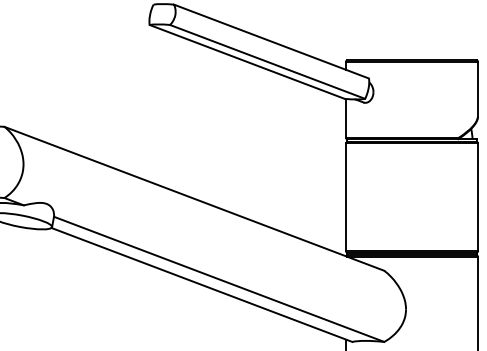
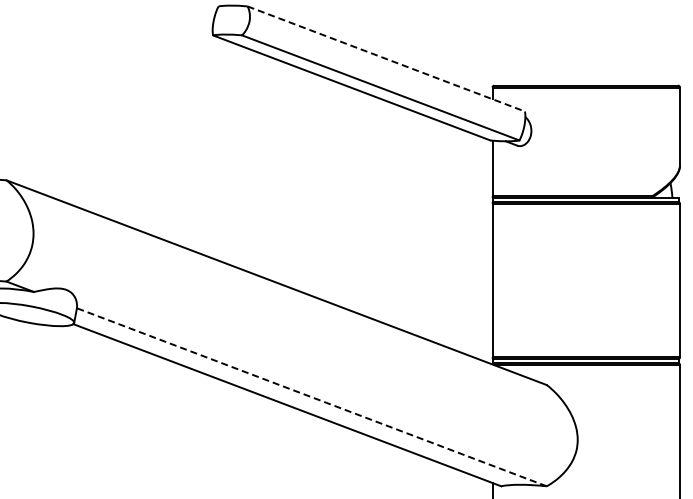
line: (271, 41) -> (386, 59), solid -> dashed
line: (218, 279) -> (311, 397), solid -> dashed

